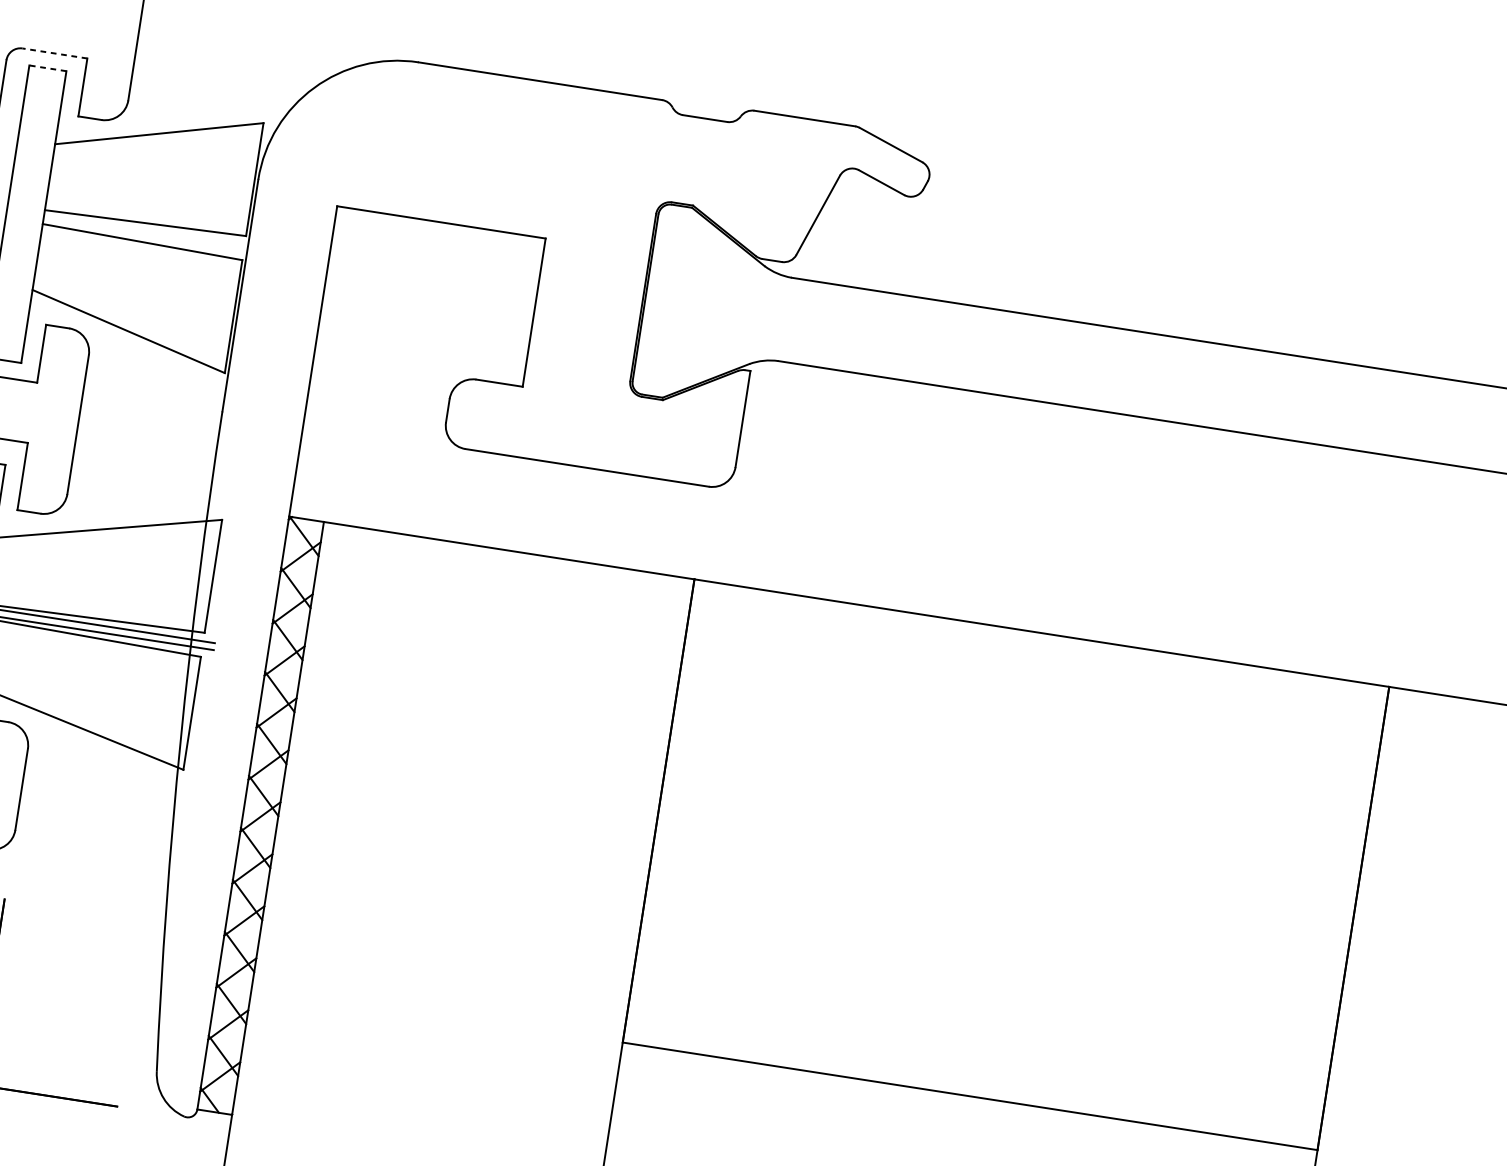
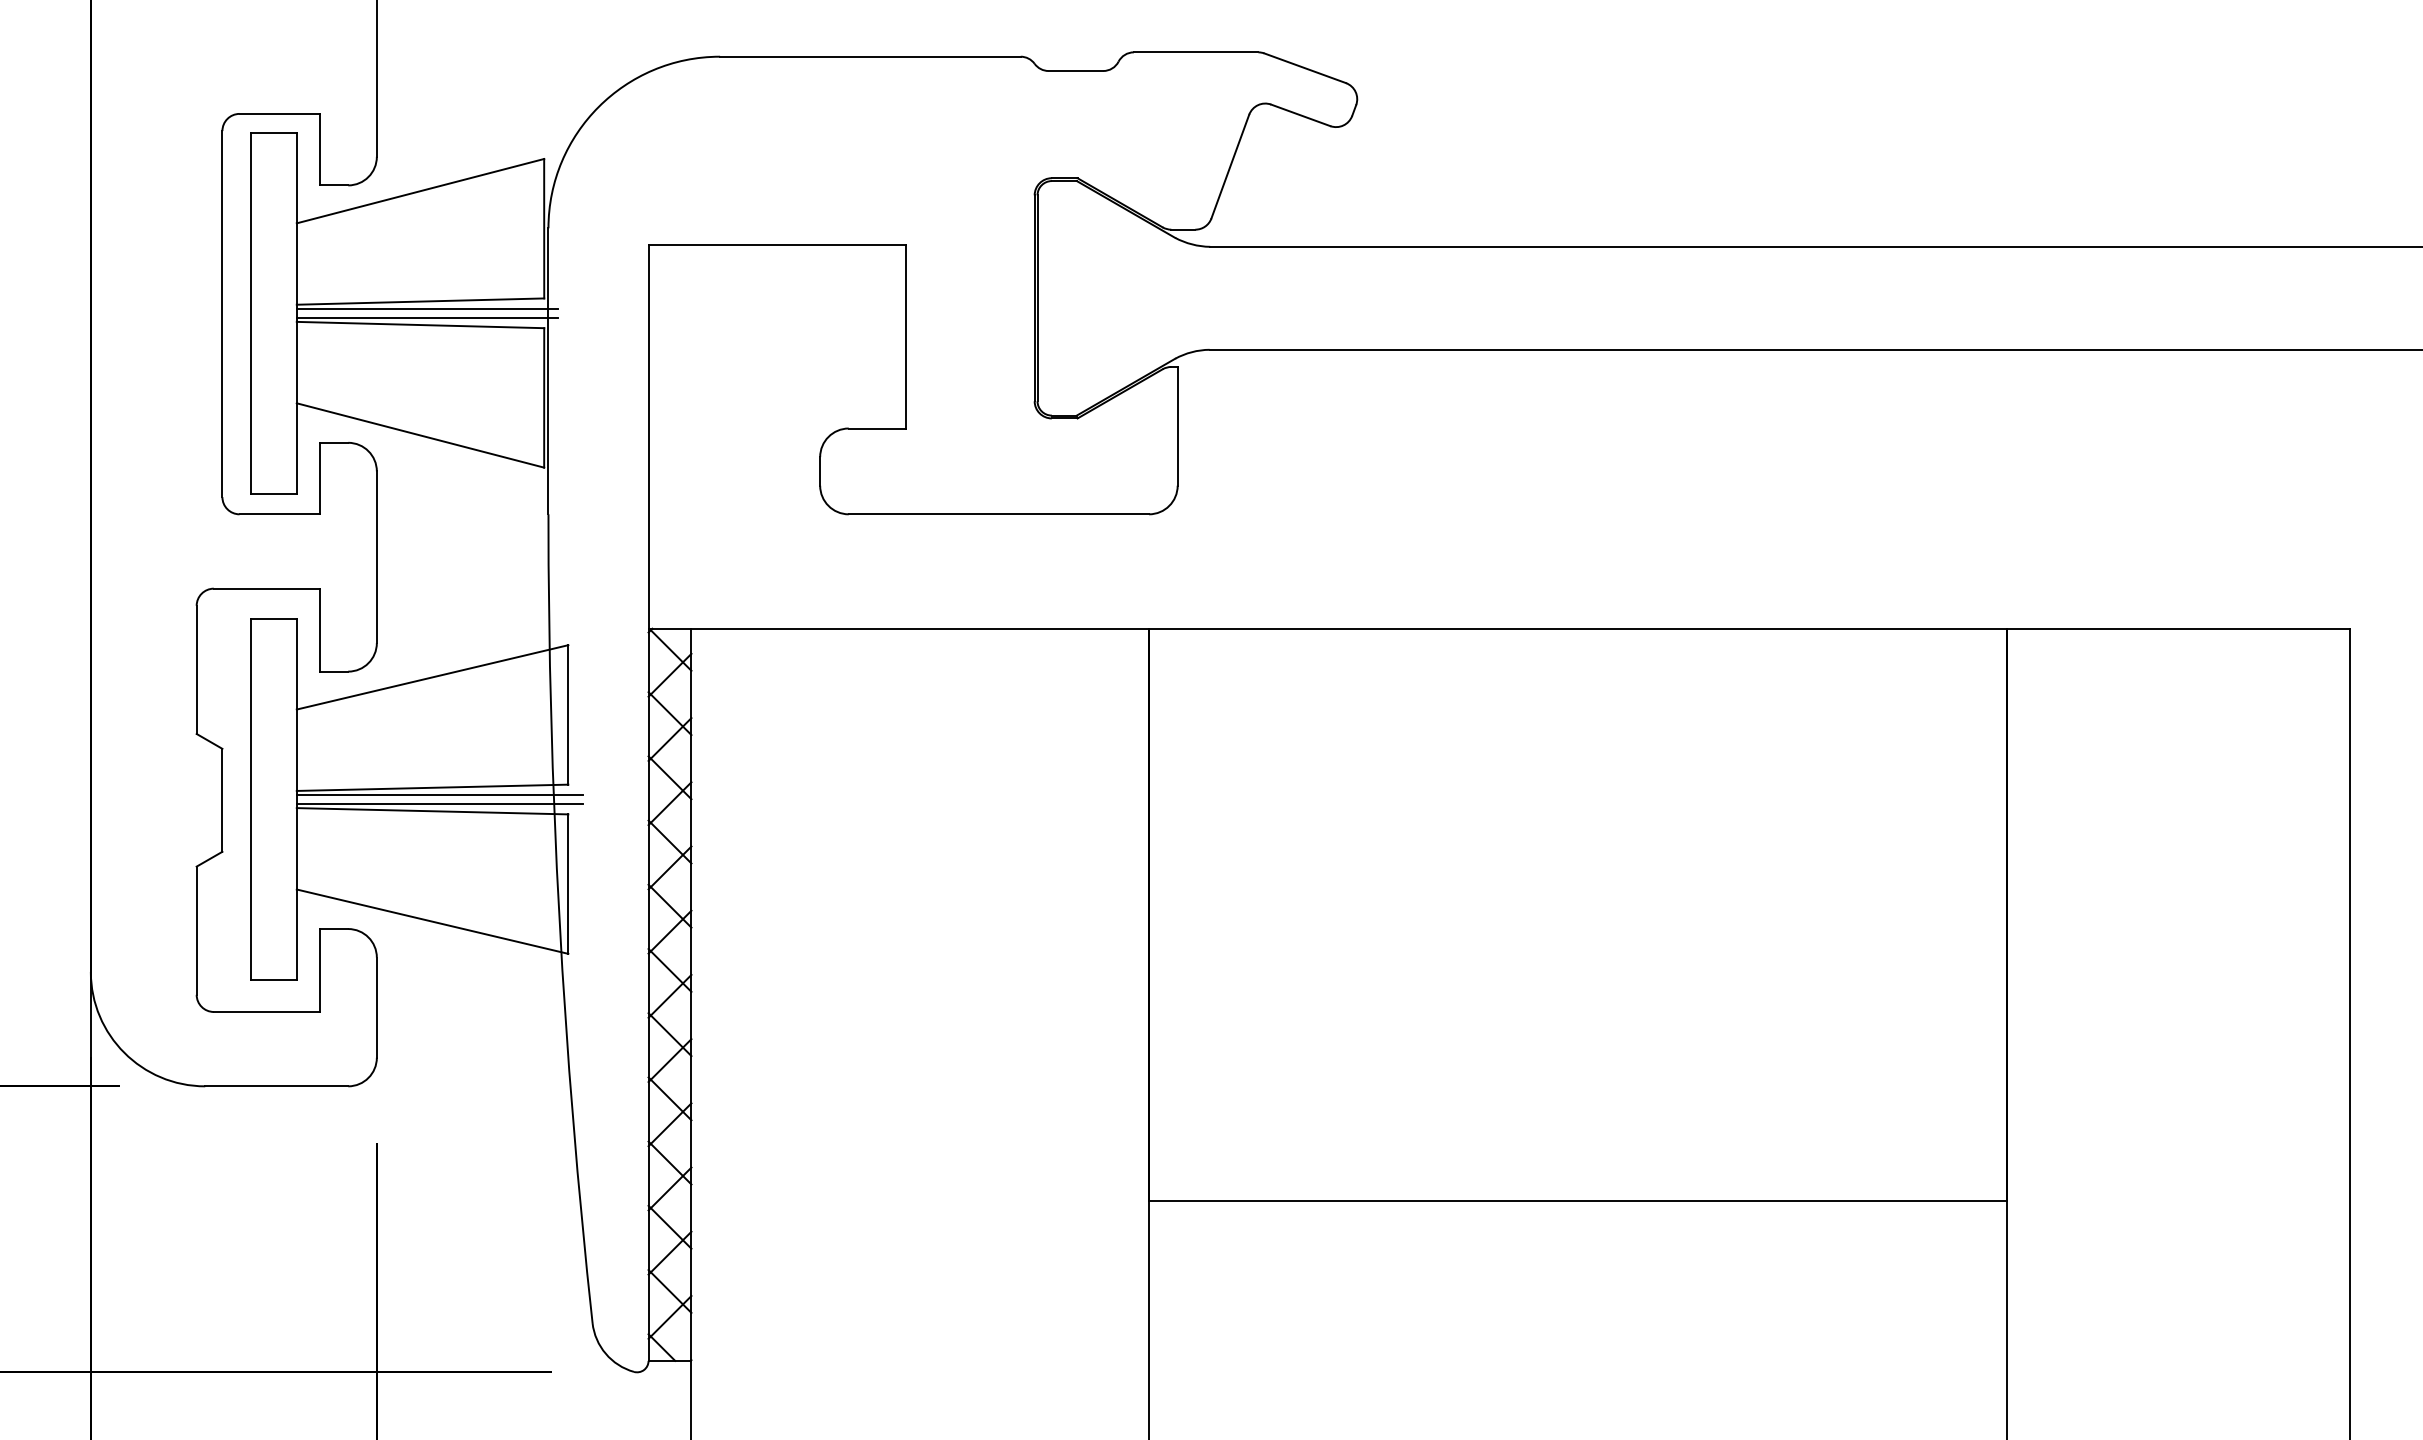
line: (54, 53) -> (279, 113), dashed -> solid
line: (47, 68) -> (273, 133), dashed -> solid
line: (150, 230) -> (427, 309), added
line: (149, 236) -> (427, 317), added

